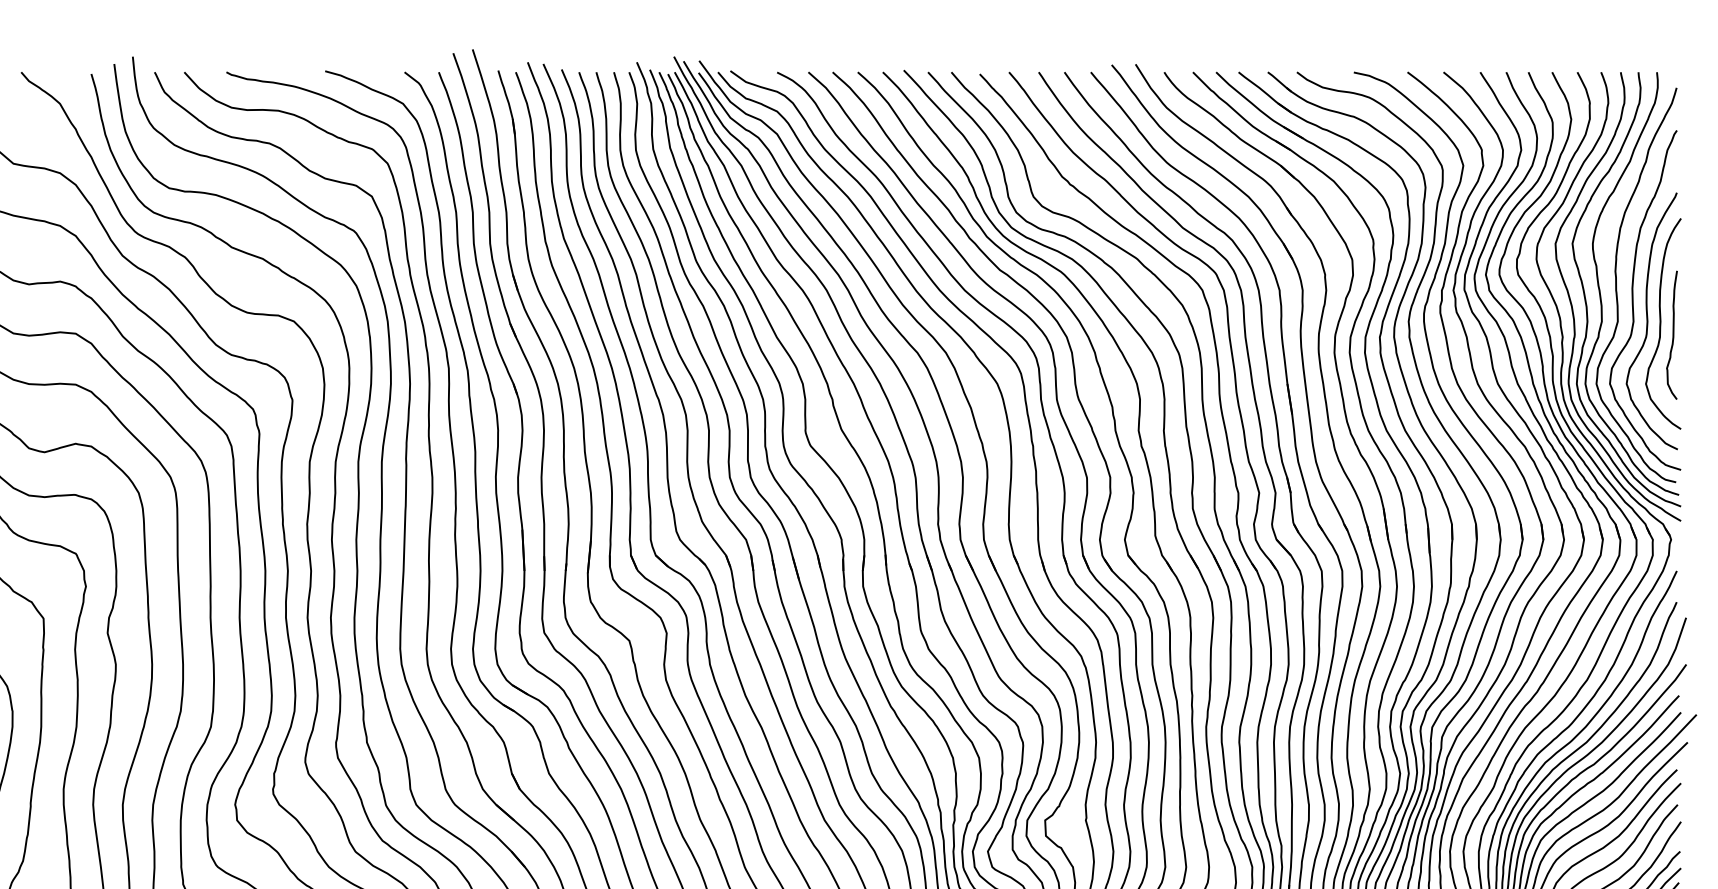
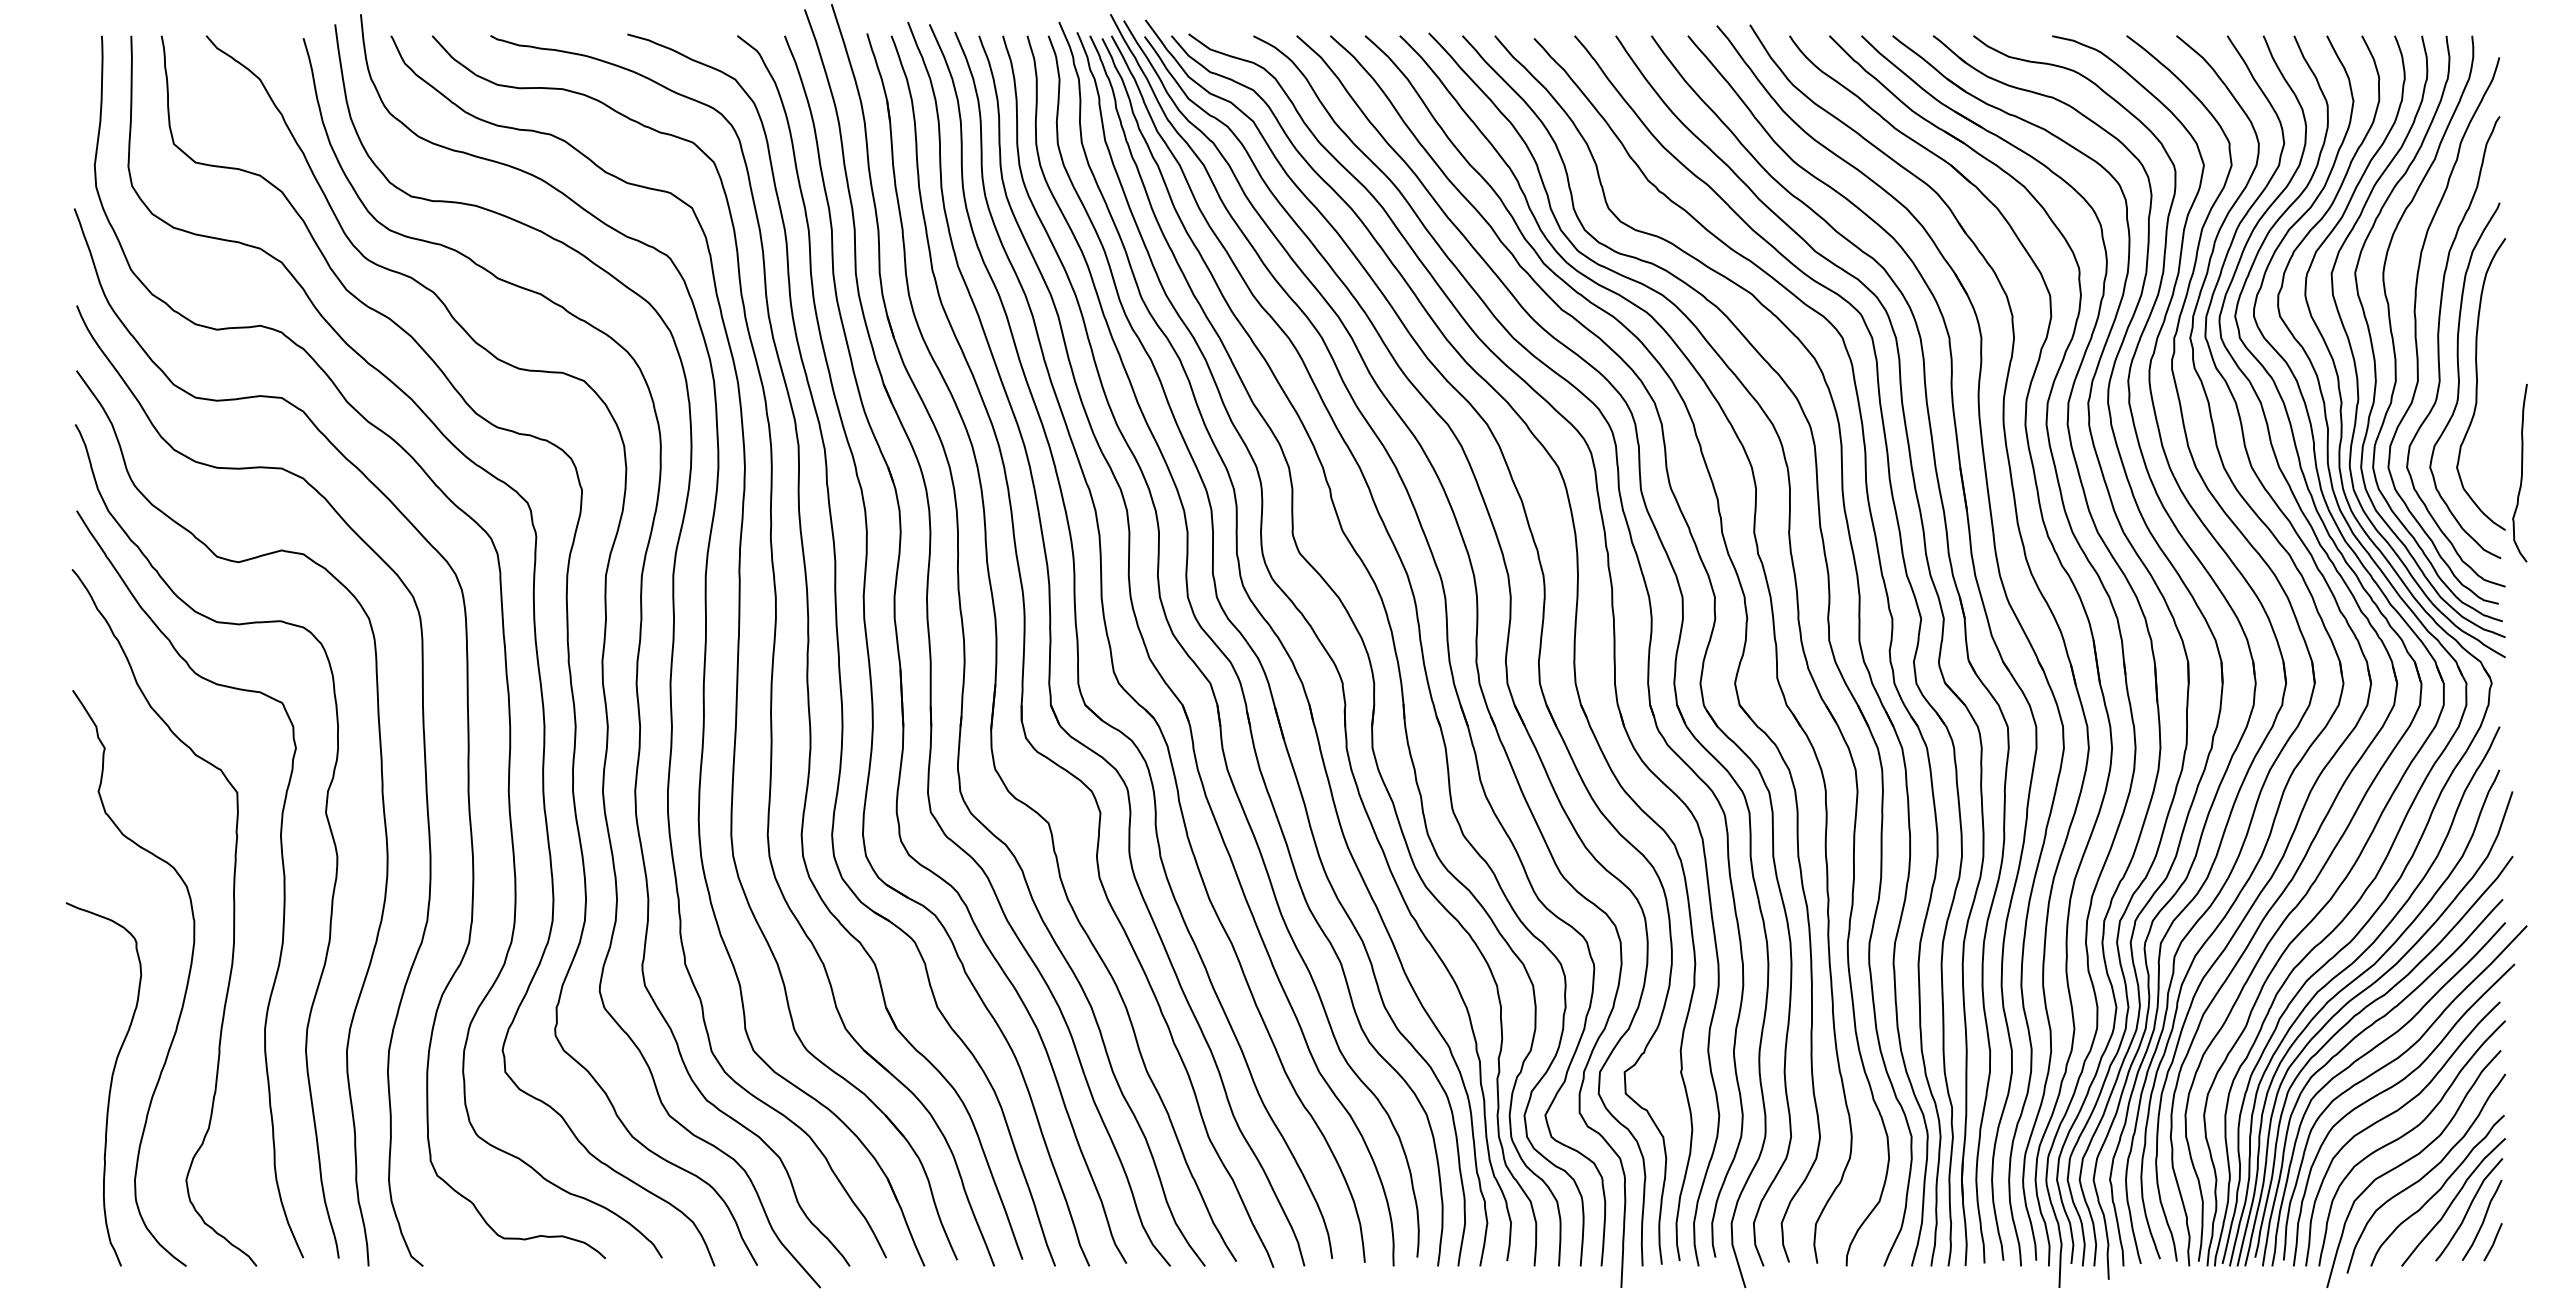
curve: (1673, 334) -> (2521, 472), moved

